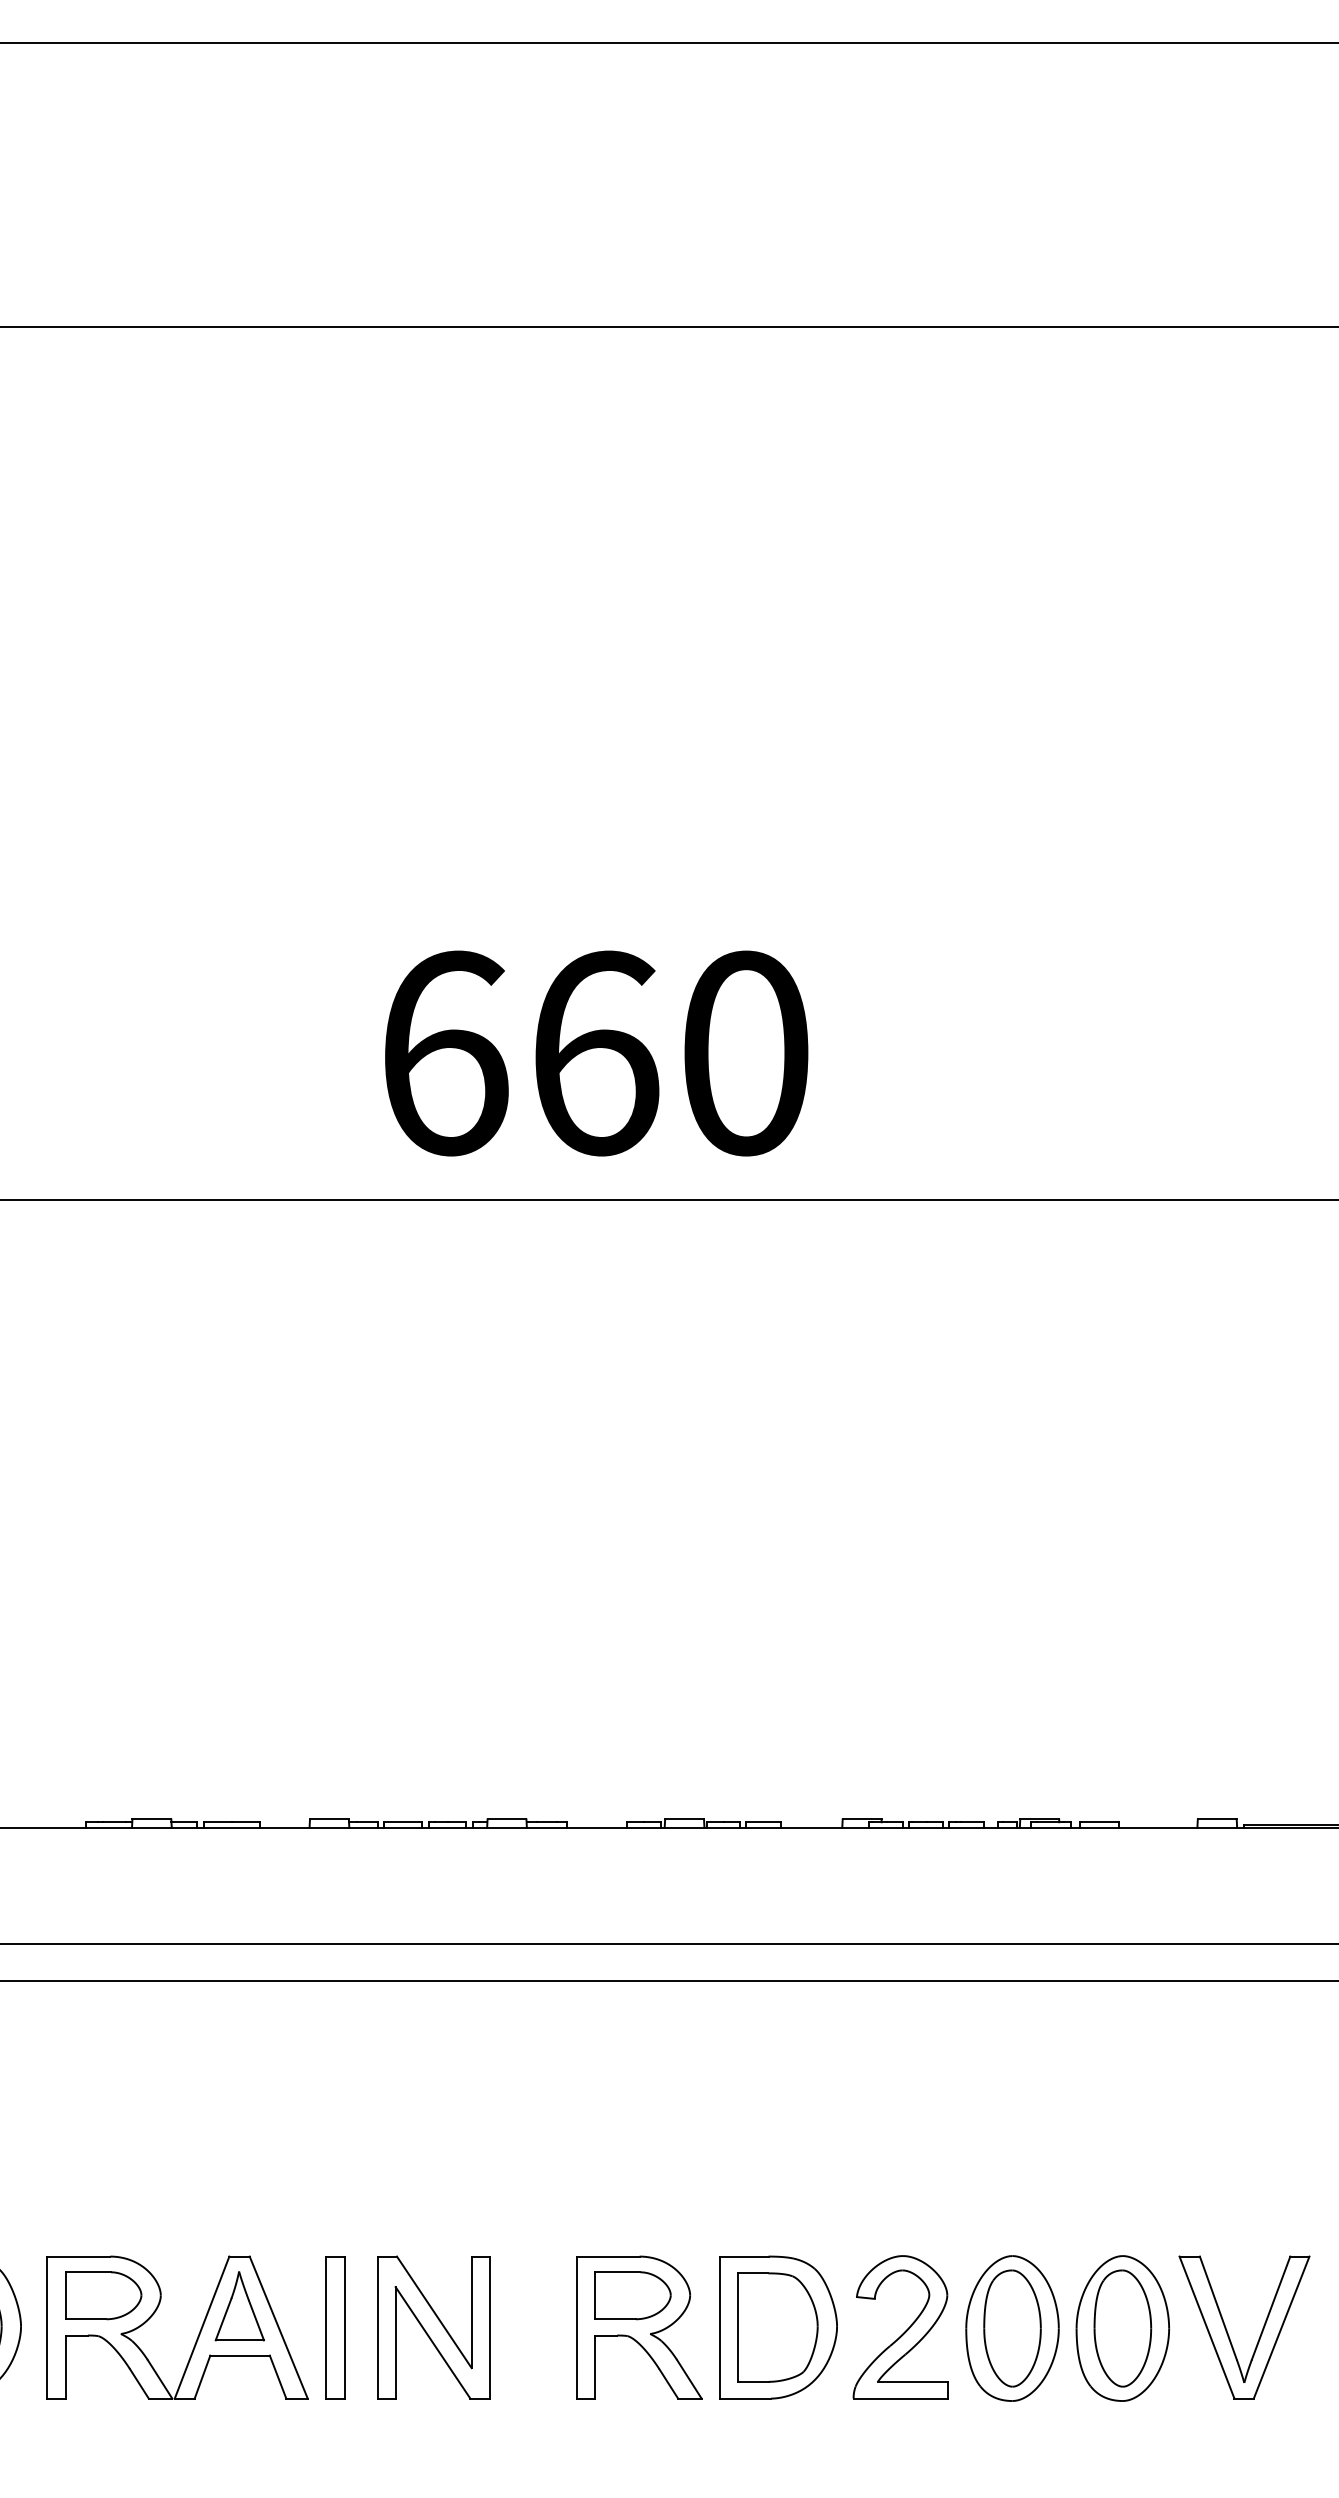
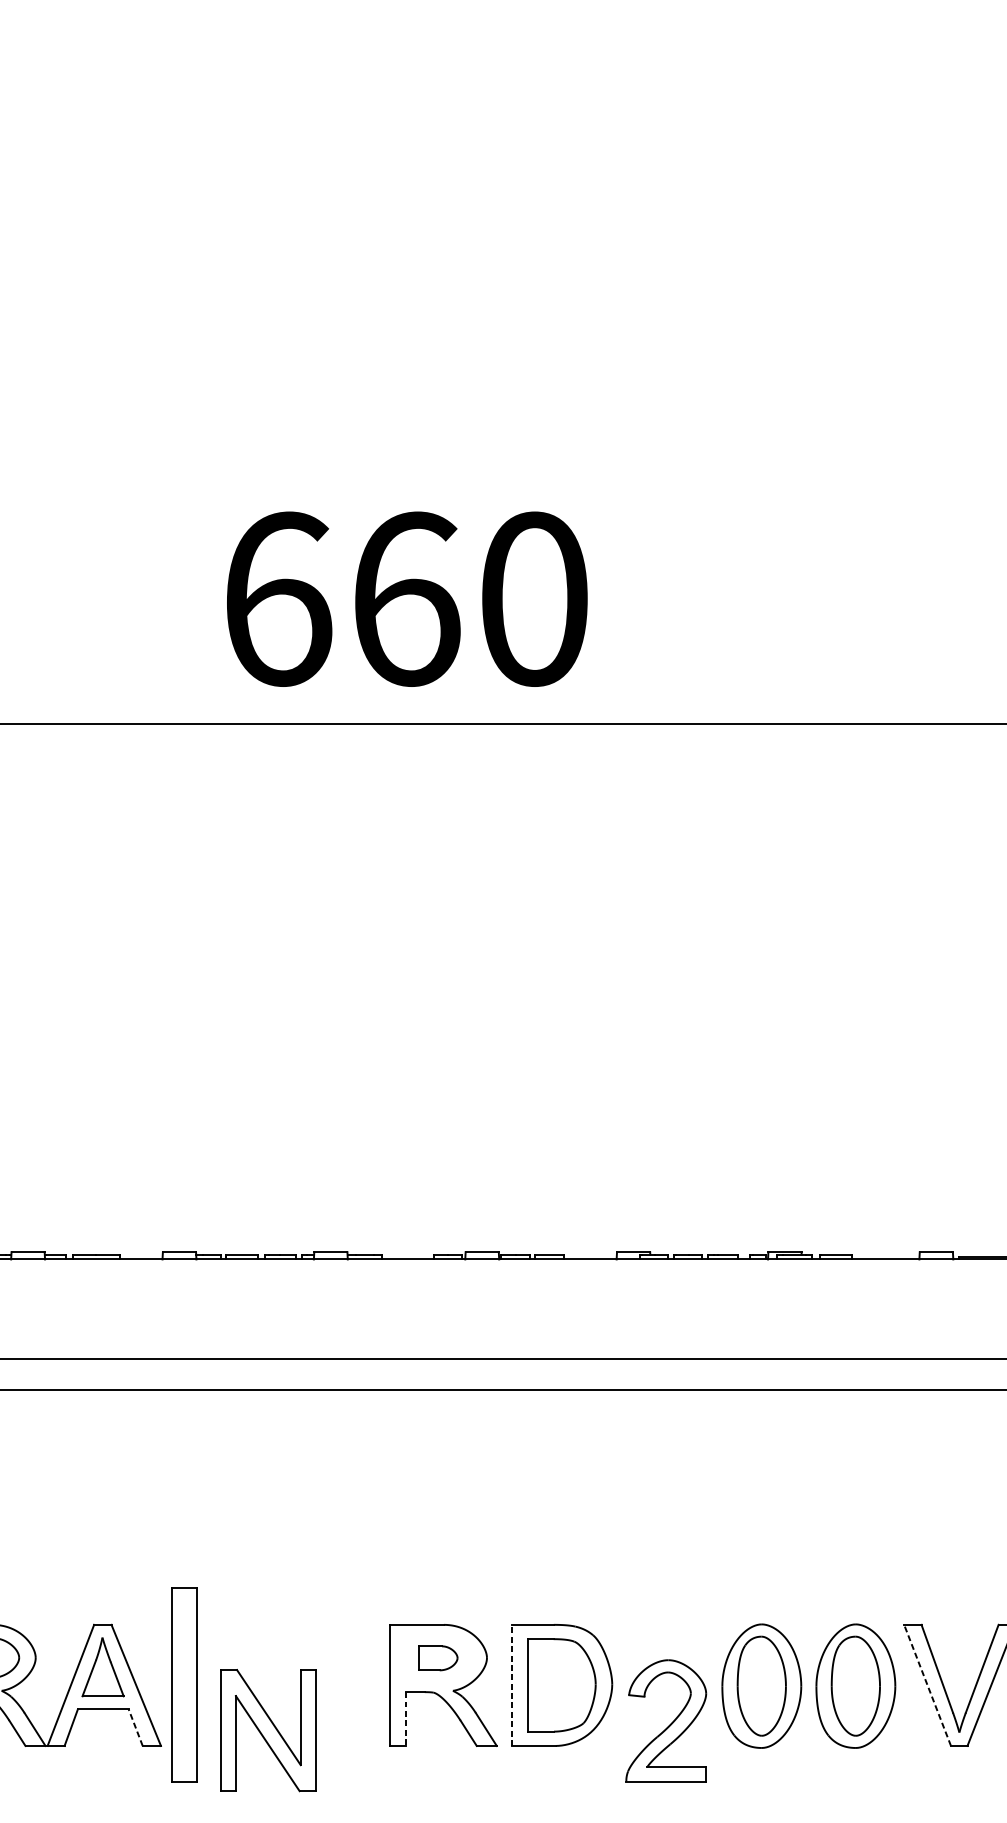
part: (632, 2295) -> (437, 1658), size x0.6
part: (335, 2327) -> (184, 1685), size x1.6
part: (433, 2327) -> (268, 1730), moved
line: (719, 2327) -> (511, 1685), solid -> dashed
part: (900, 2327) -> (666, 1721), moved
line: (1206, 2327) -> (927, 1685), solid -> dashed
line: (595, 2367) -> (406, 1719), solid -> dashed
line: (277, 2376) -> (135, 1727), solid -> dashed

